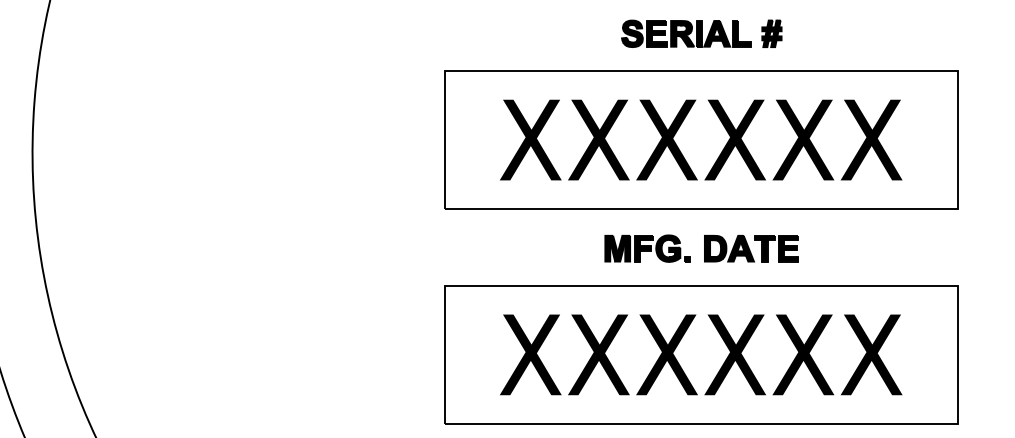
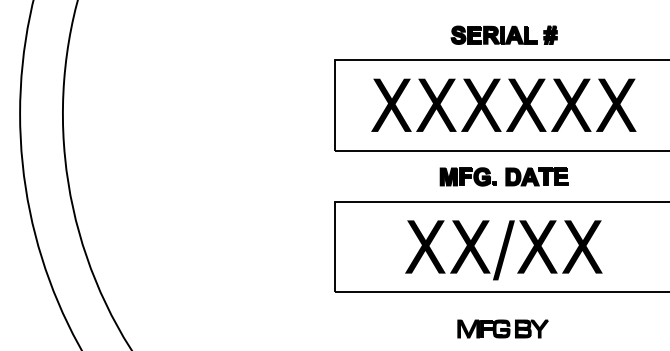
text: (700, 360) -> (503, 250), XXXXXX -> XX/XX

